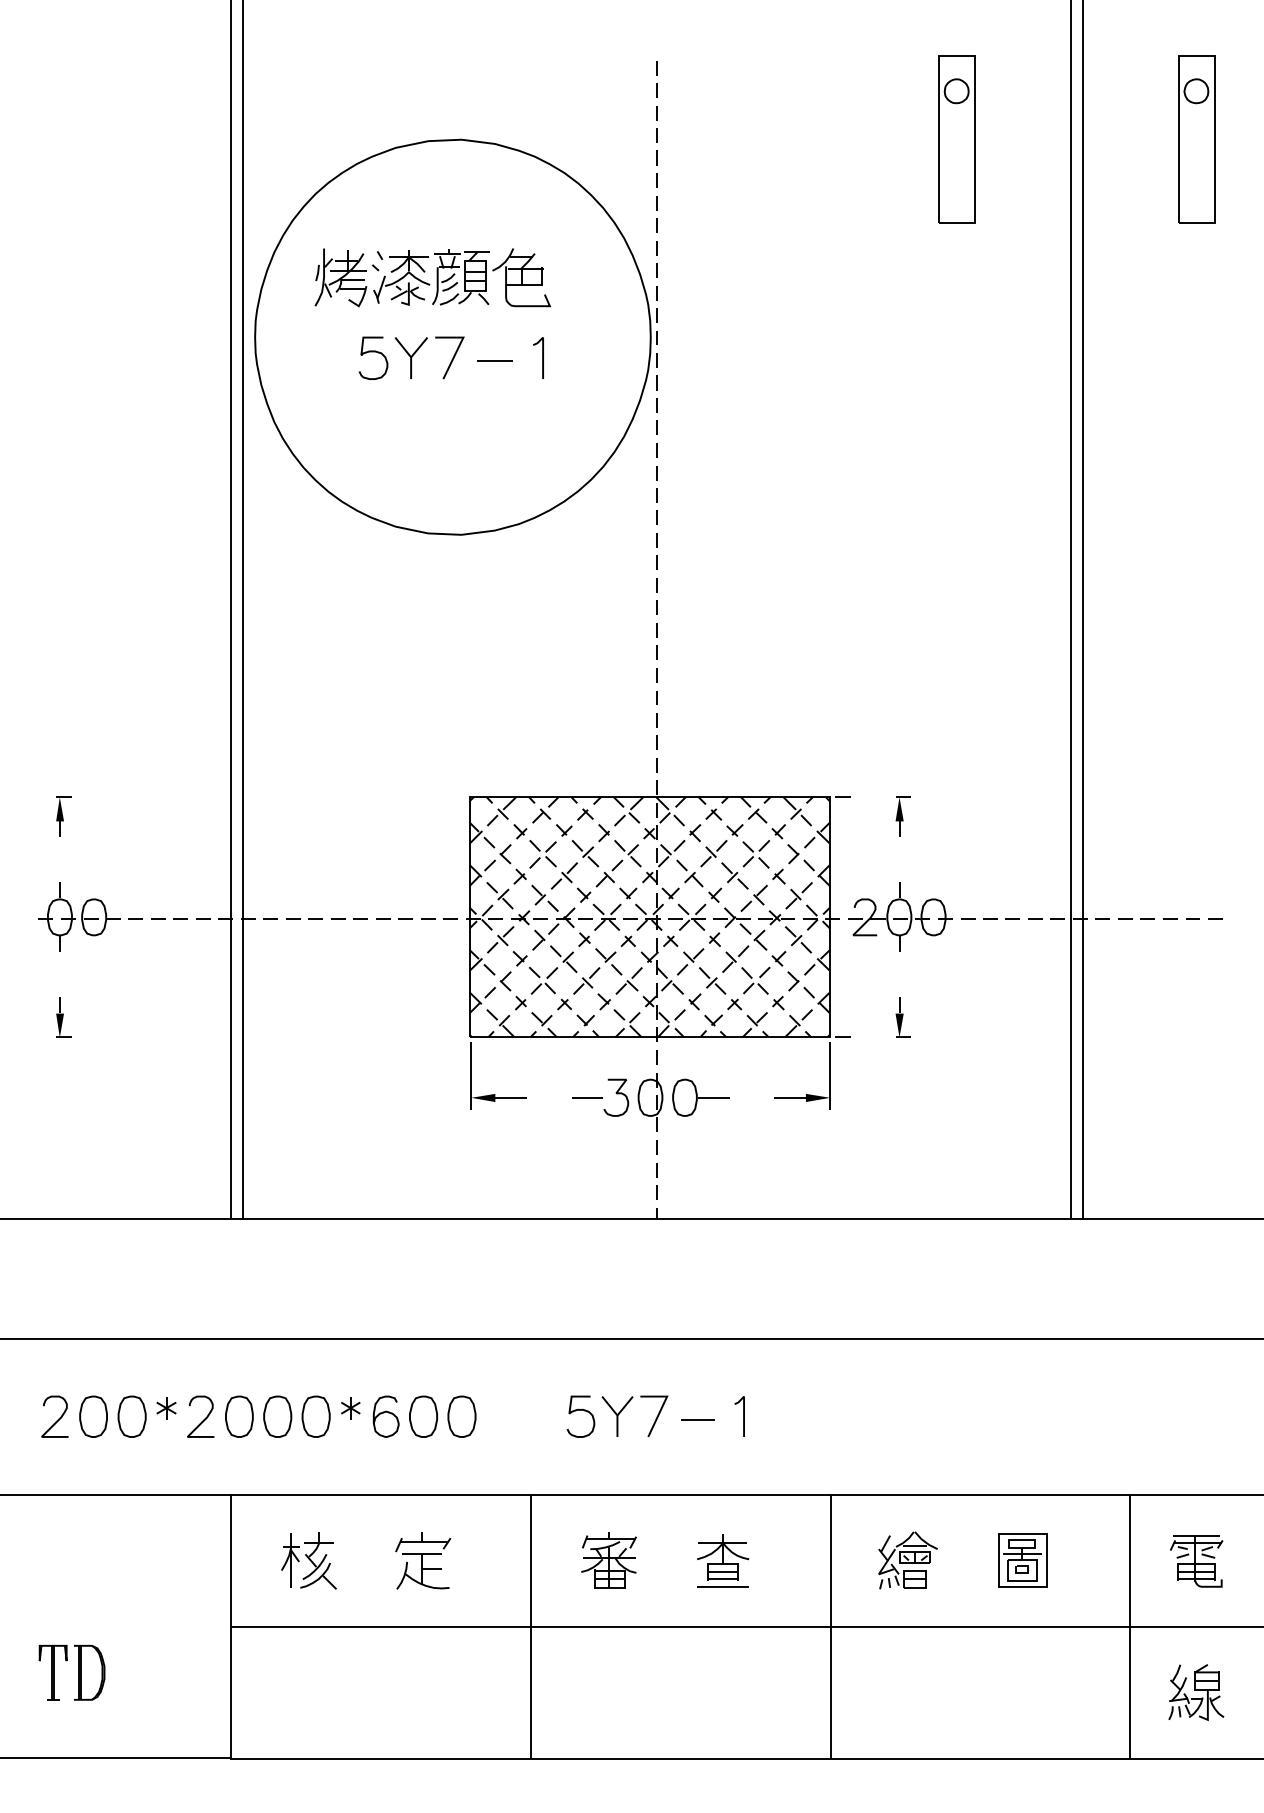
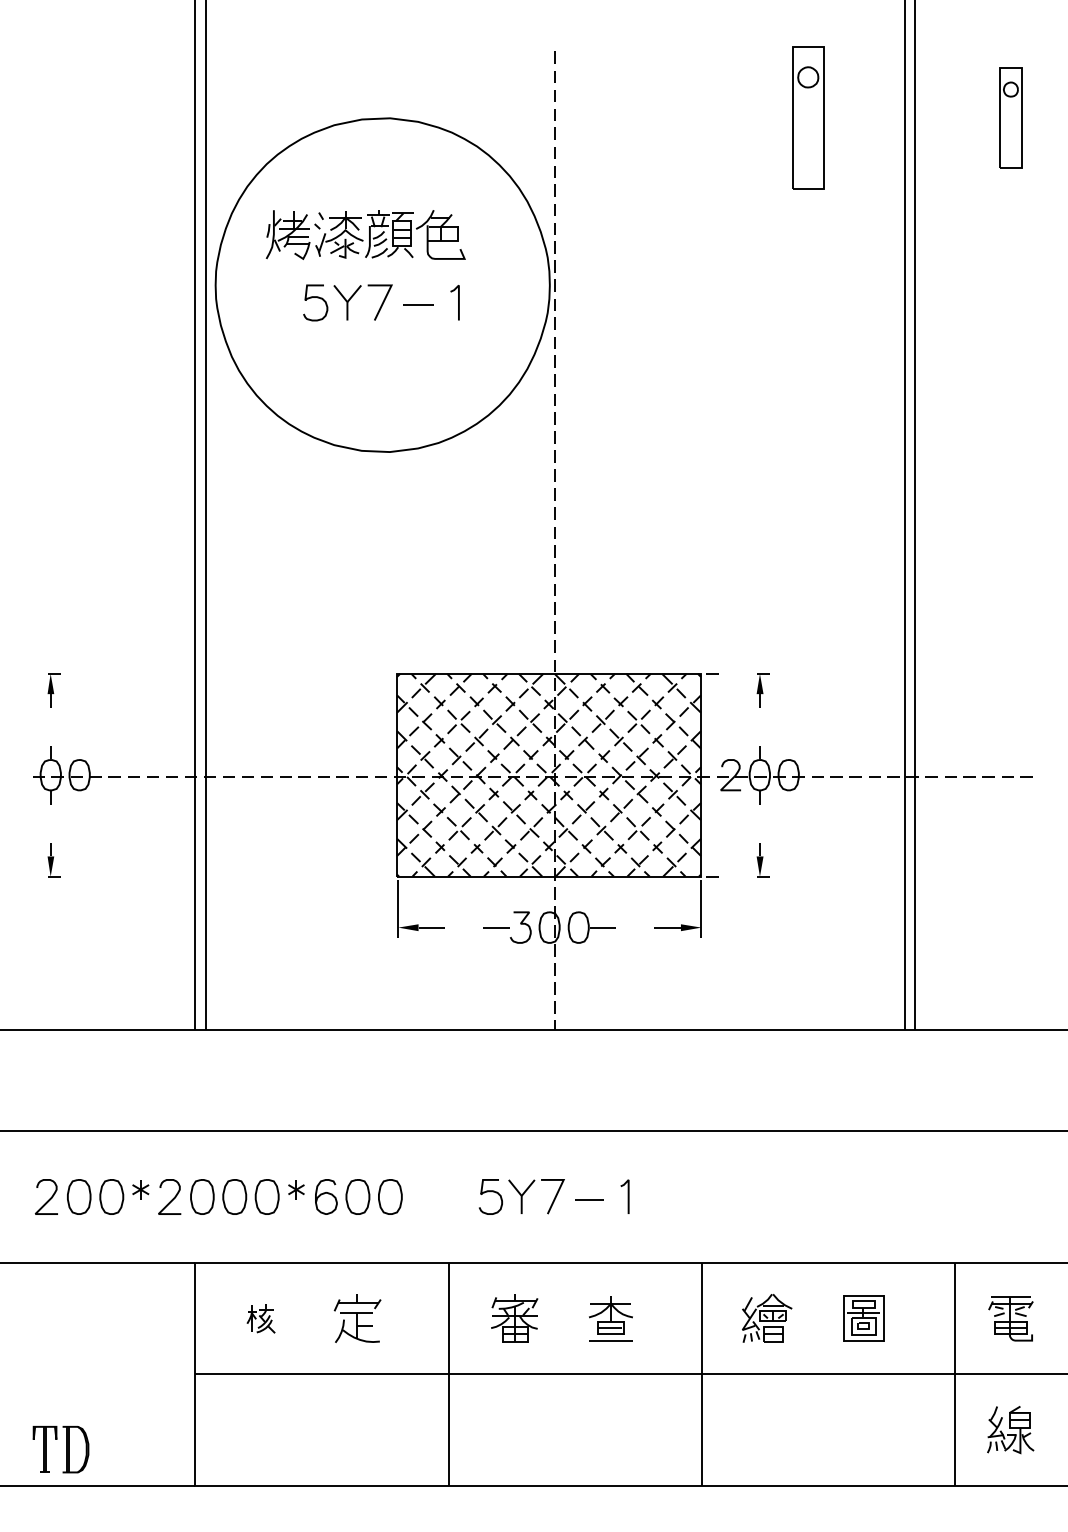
part: (1196, 139) -> (1010, 118), size x0.7
part: (308, 1560) -> (260, 1318), size x0.6
part: (78, 1672) -> (66, 1449), moved

